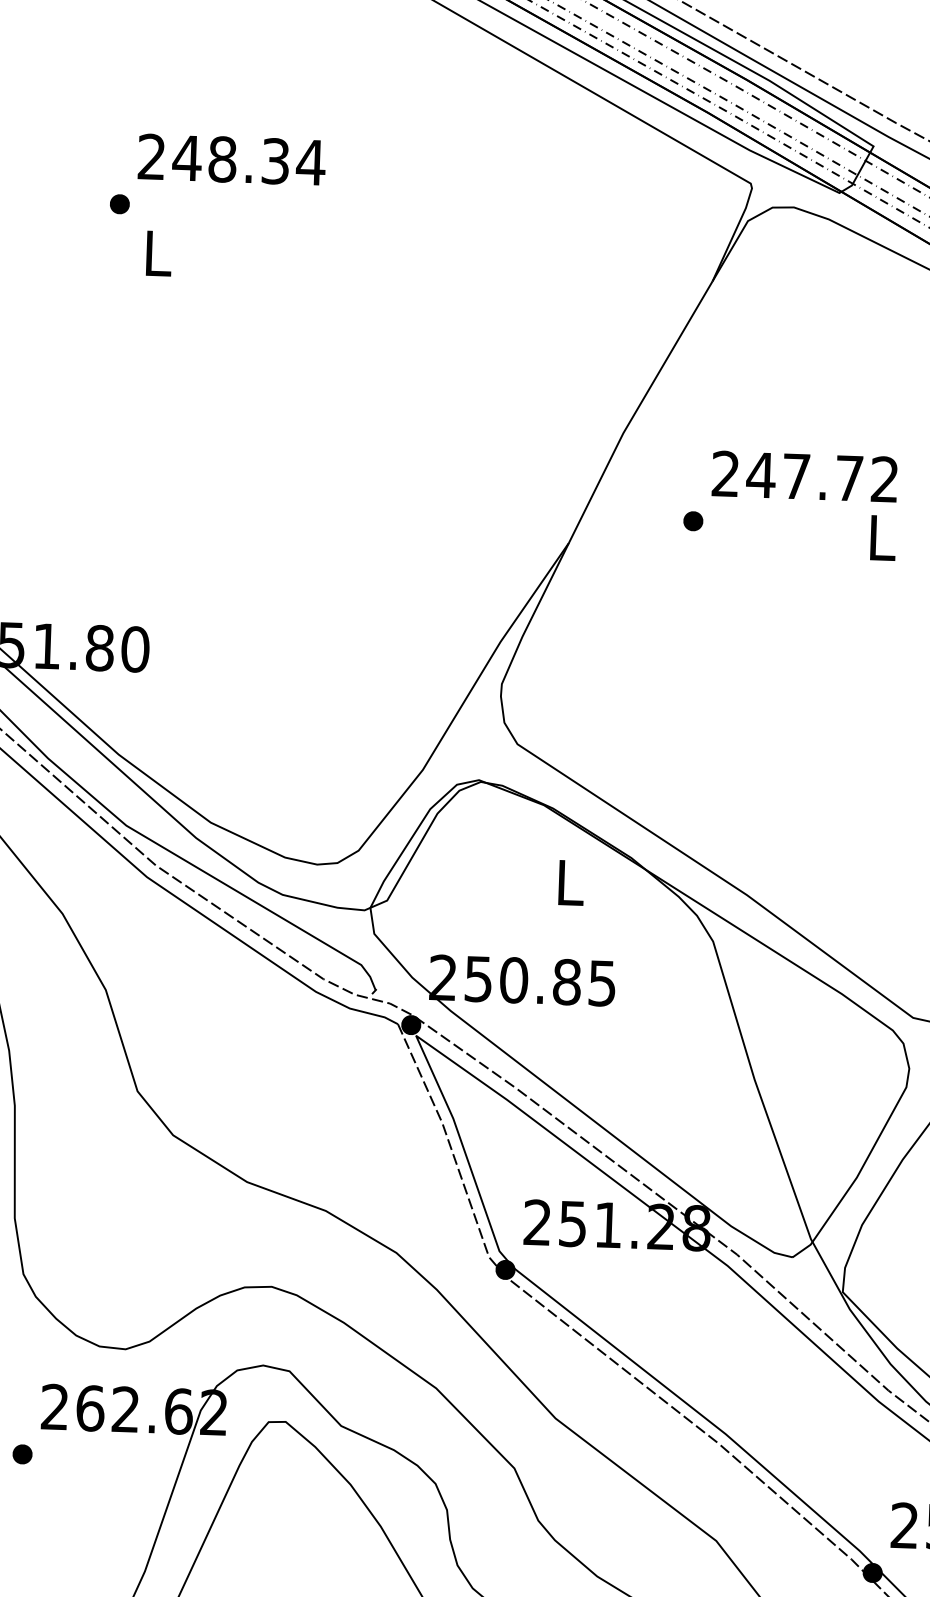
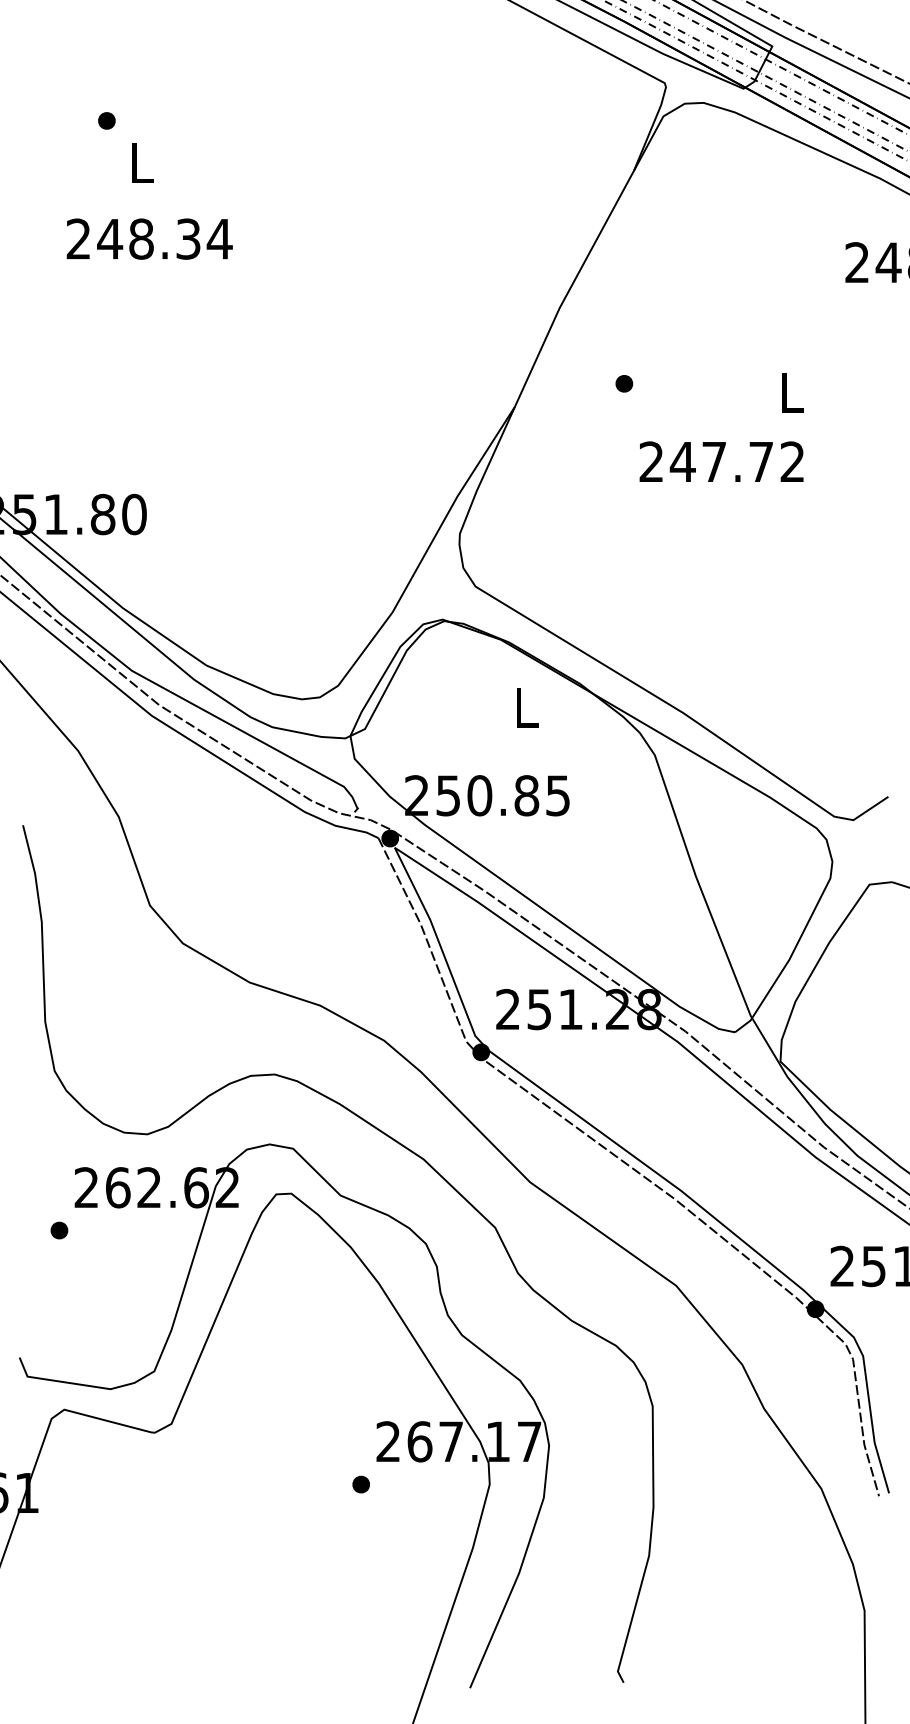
text: (231, 159) -> (149, 238), moved
text: (804, 476) -> (721, 461), moved

